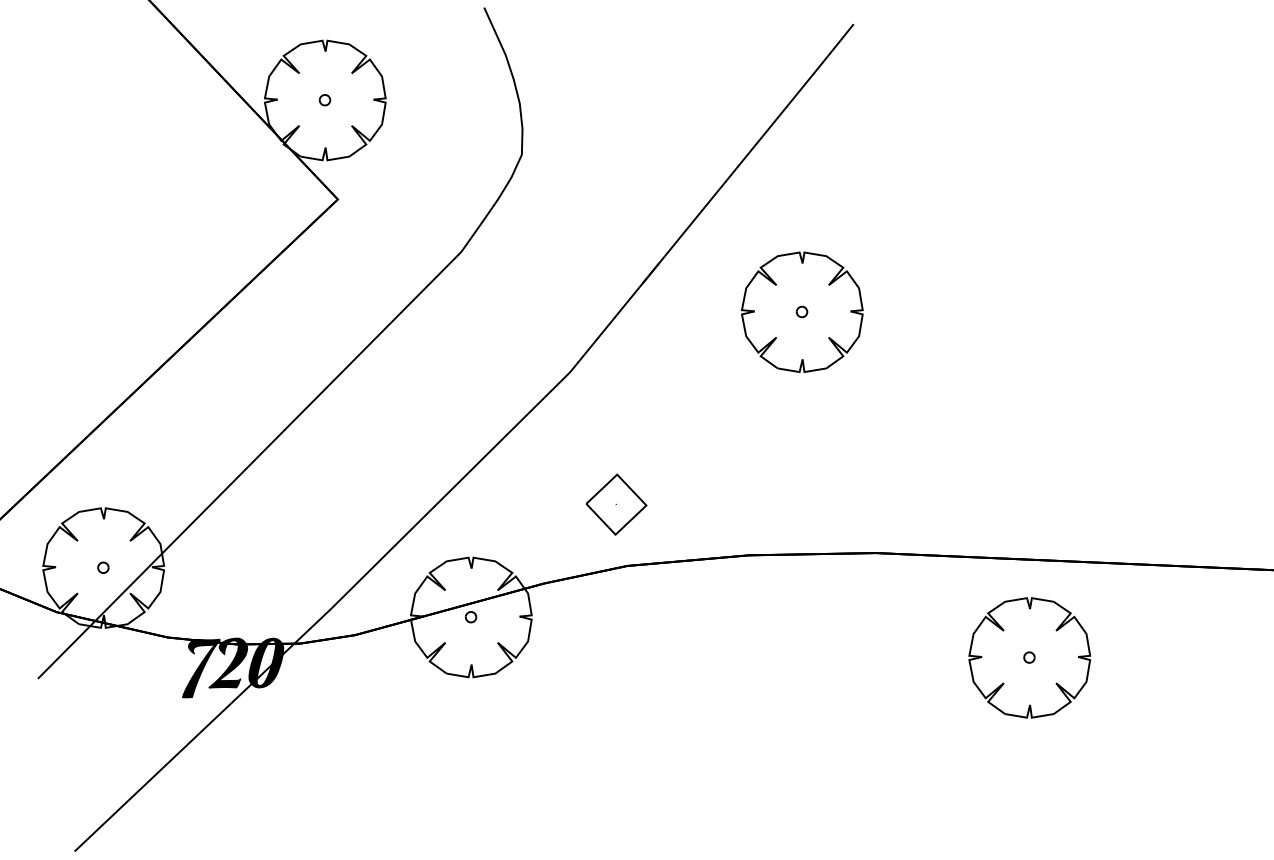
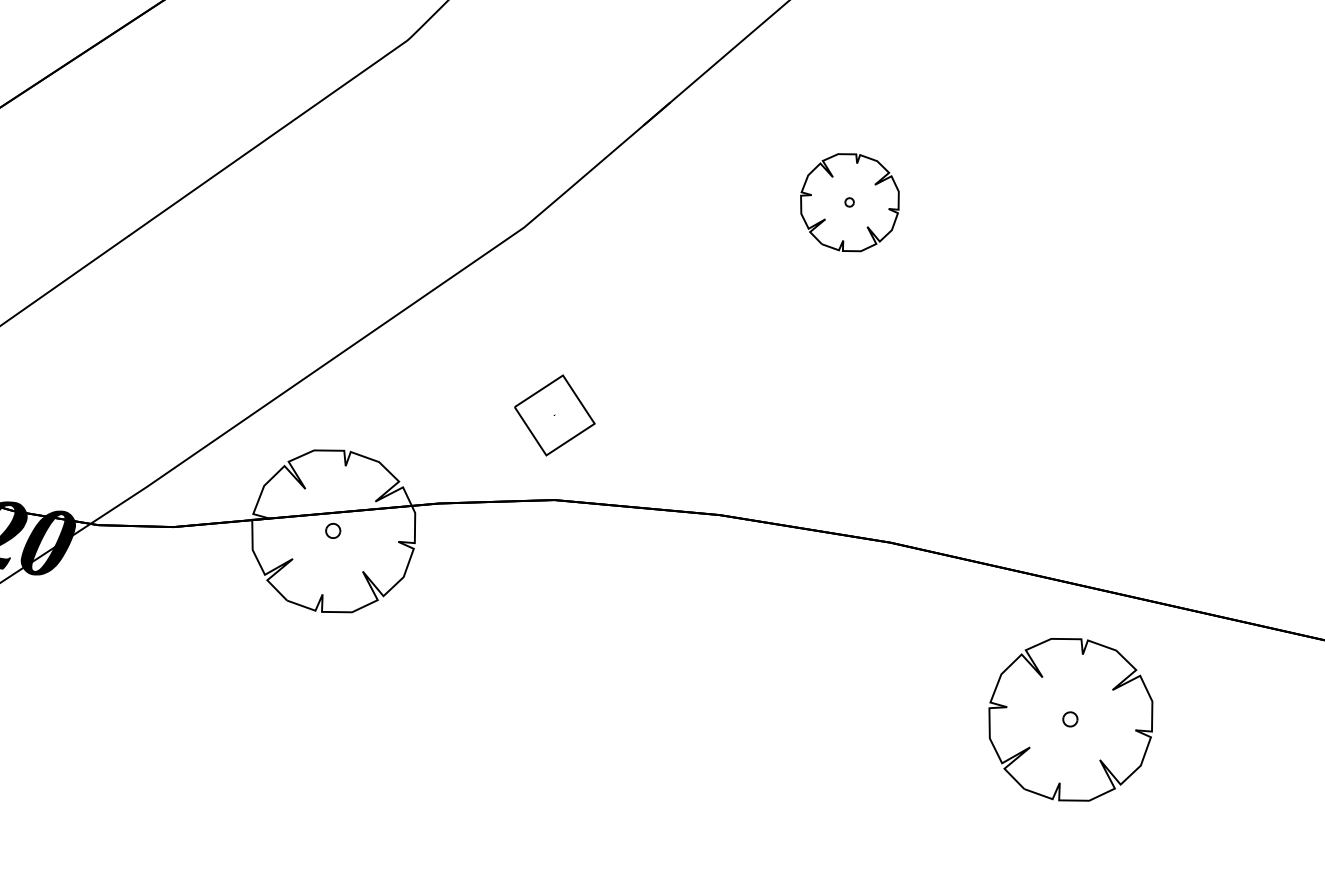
part: (802, 311) -> (850, 201), size x0.6

